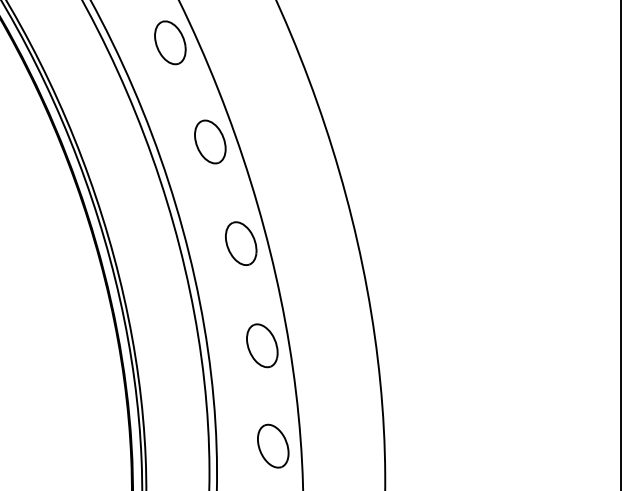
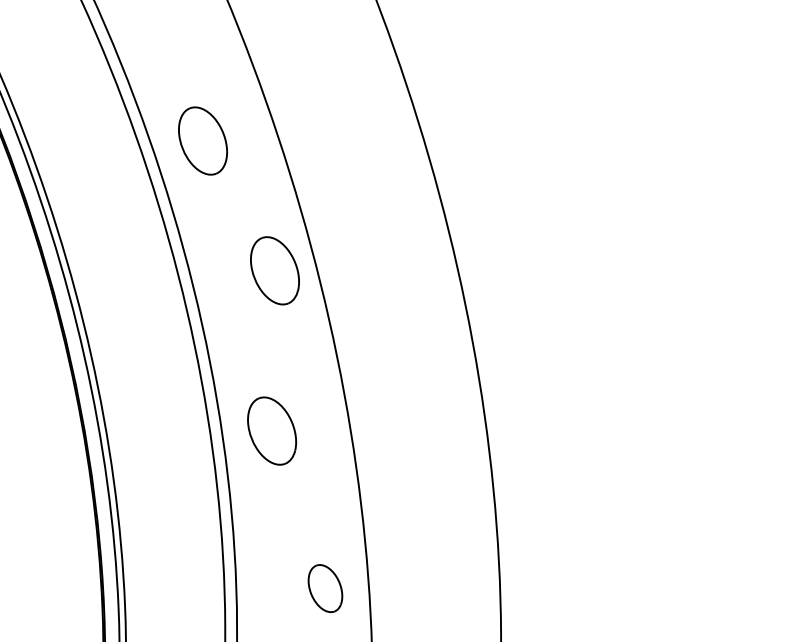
part: (210, 141) -> (203, 140), moved
part: (262, 345) -> (272, 430), moved
part: (273, 445) -> (325, 587), size x0.7

